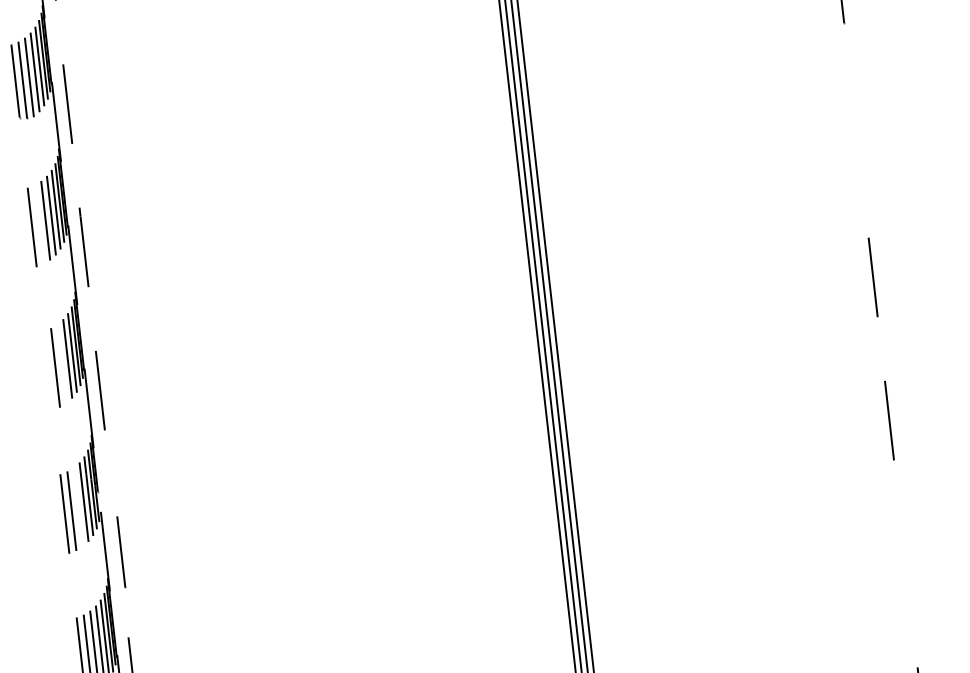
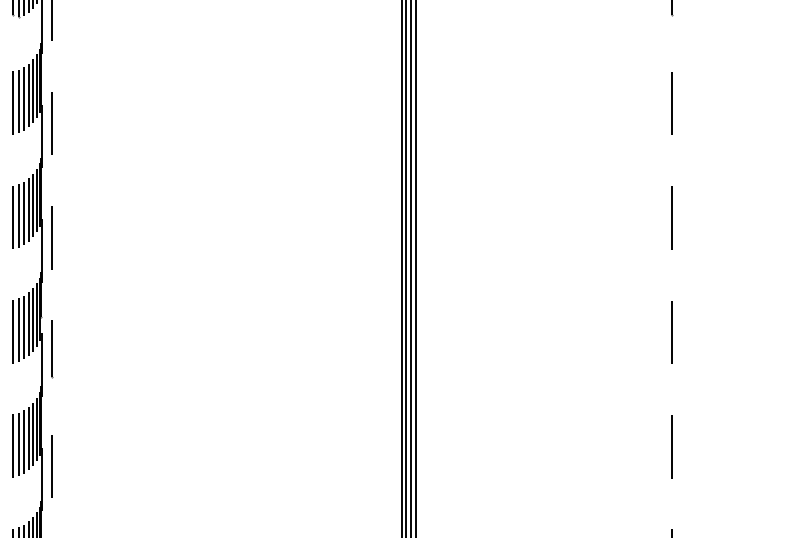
line: (856, 134) -> (671, 103), added
line: (38, 224) -> (18, 101), added
line: (62, 364) -> (24, 213), added
line: (49, 370) -> (13, 217), added
line: (78, 506) -> (24, 327), added
line: (121, 552) -> (52, 349), moved
line: (905, 563) -> (671, 446), added

